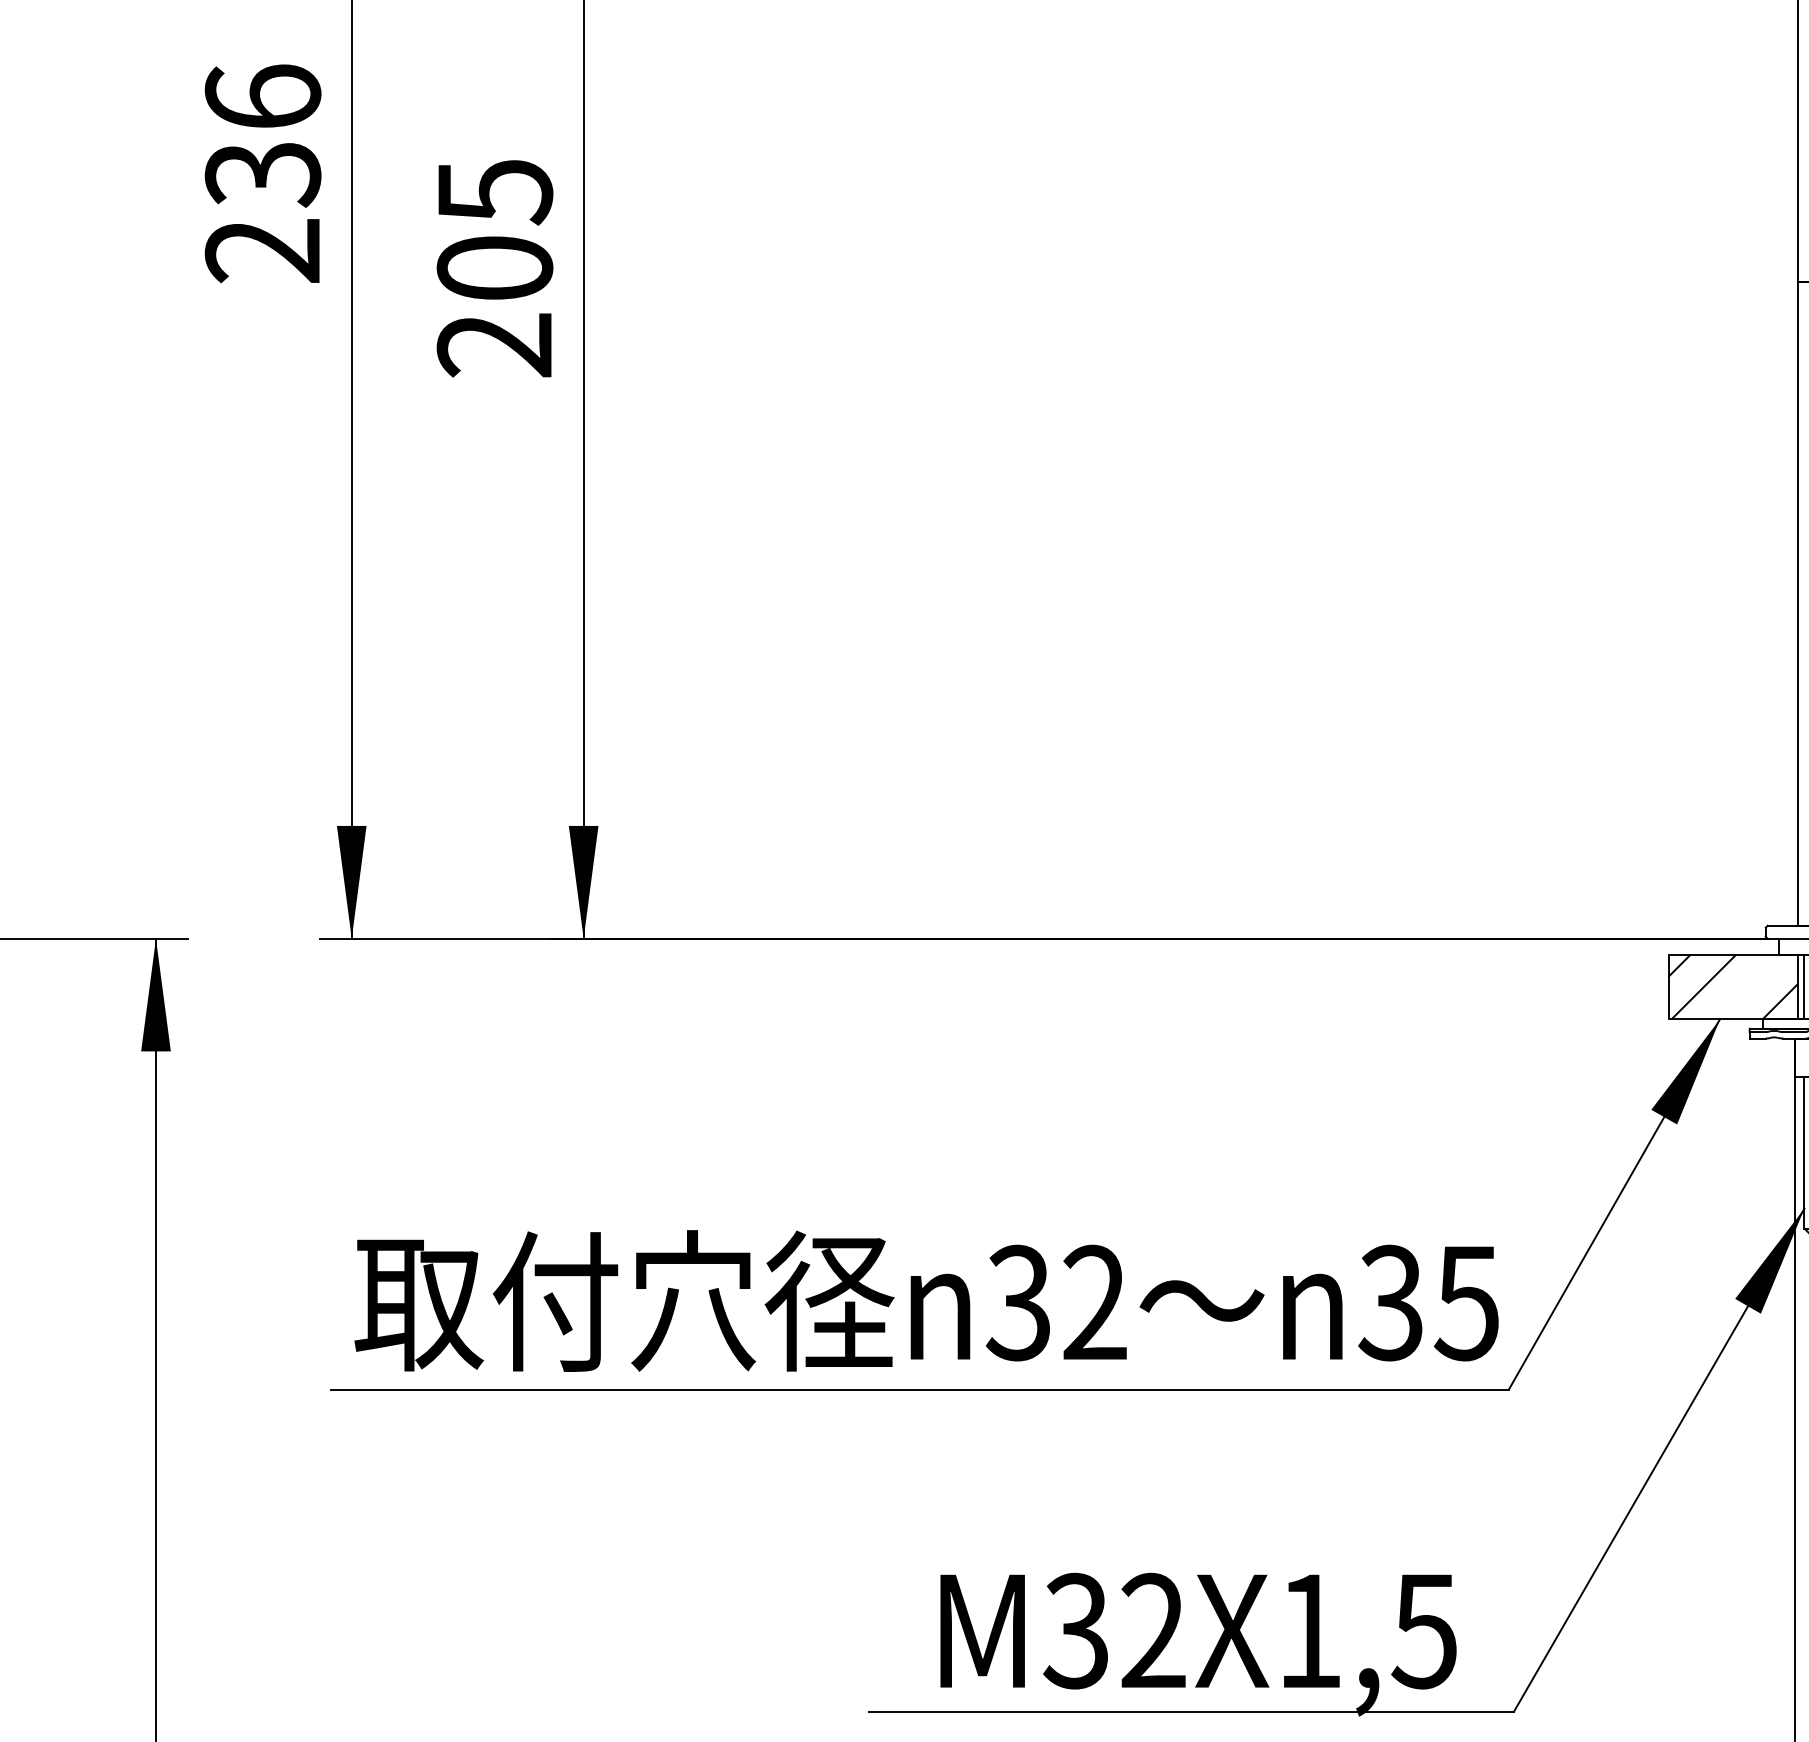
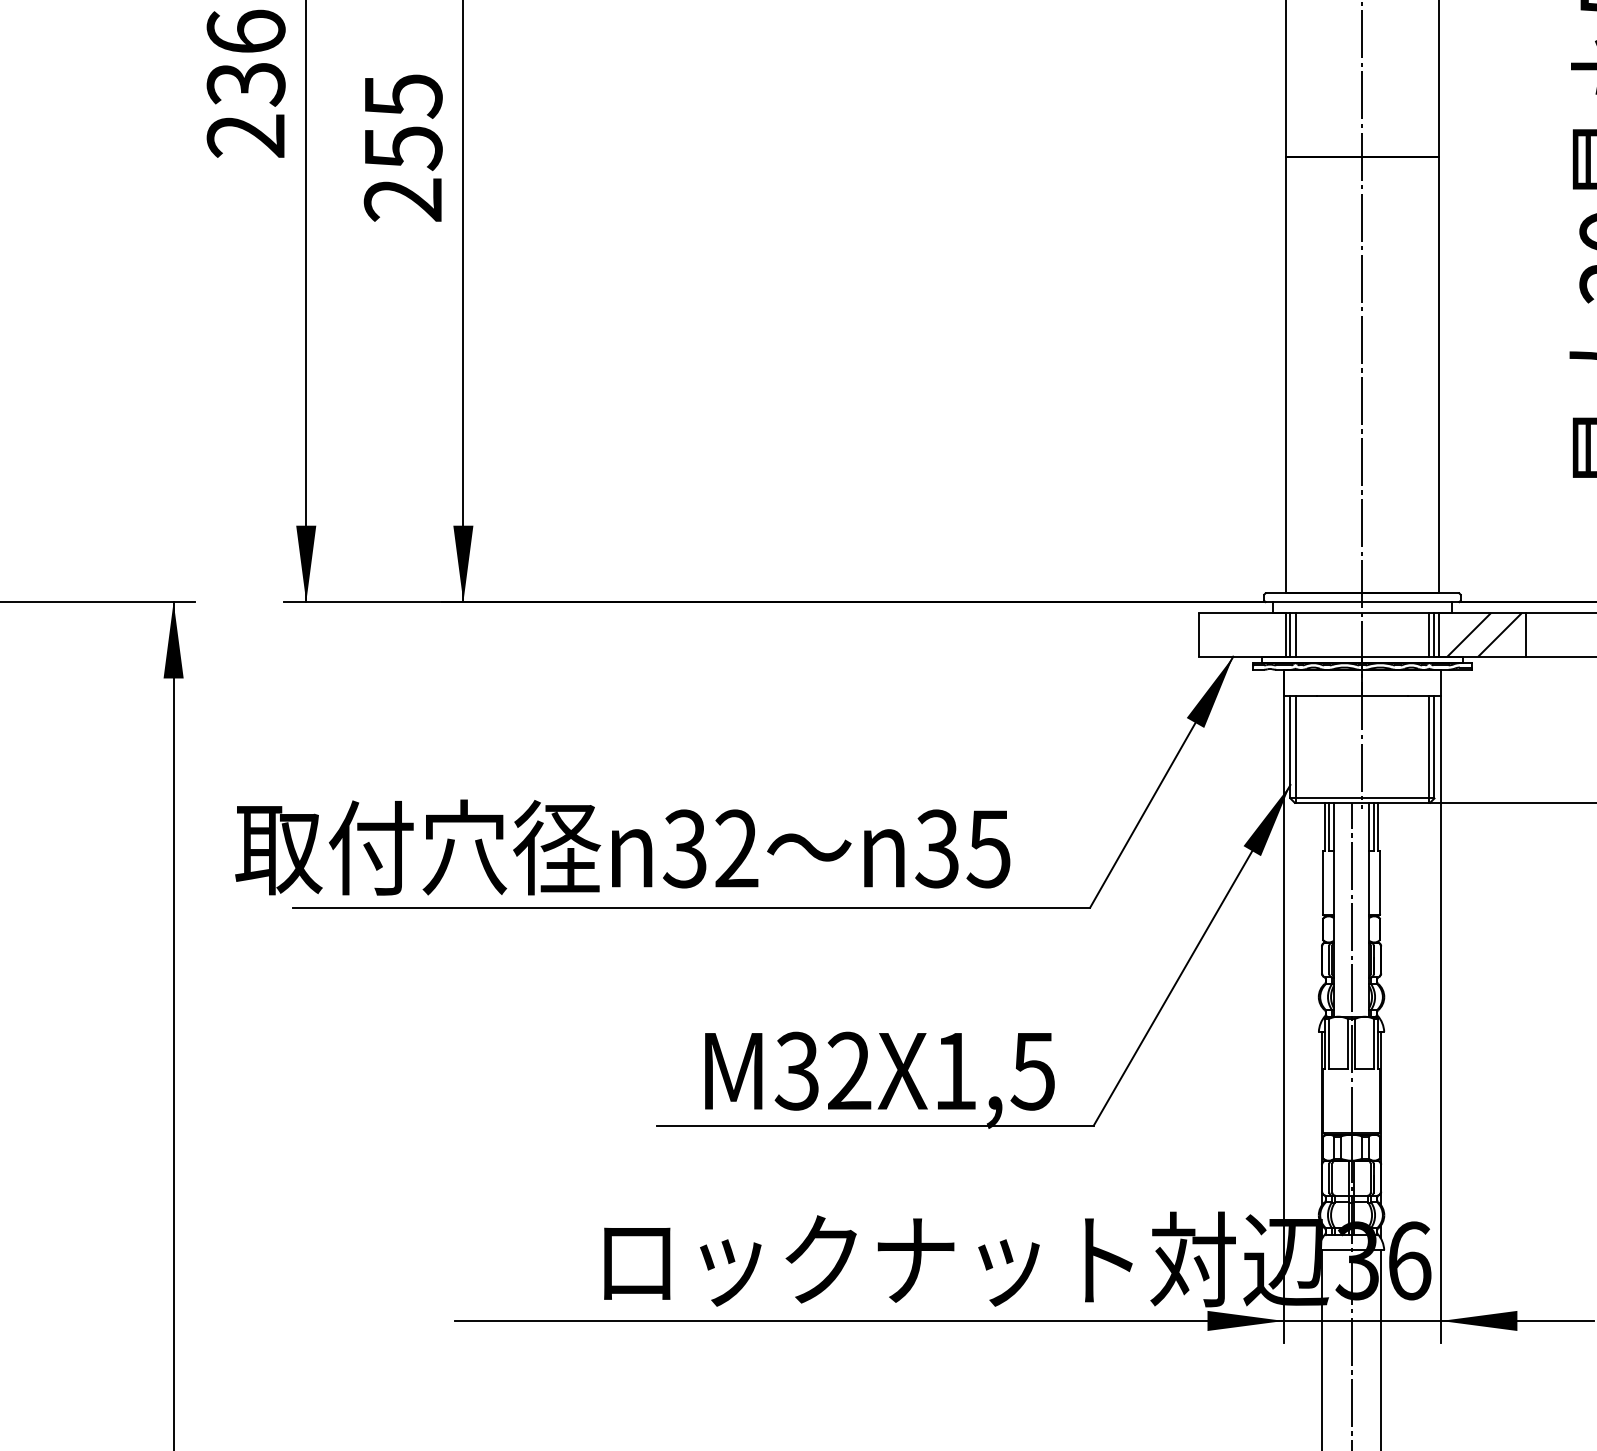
text: (493, 269) -> (402, 148), 205 -> 255
hatch: (1733, 986) -> (1242, 634), removed
text: (926, 1300) -> (622, 847), moved

